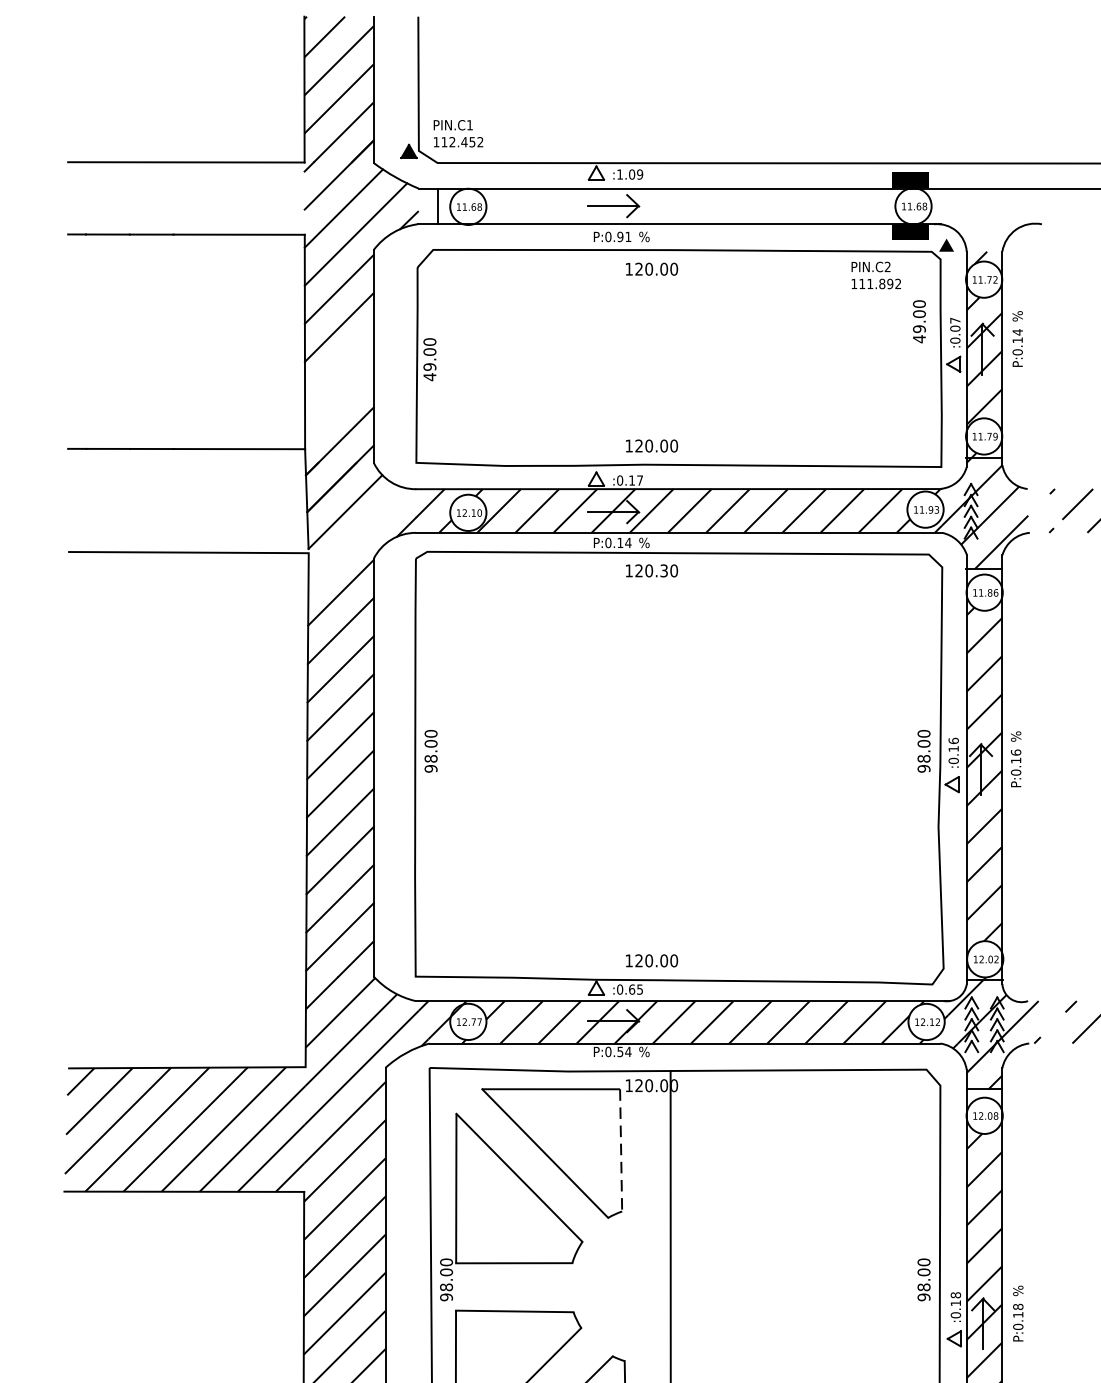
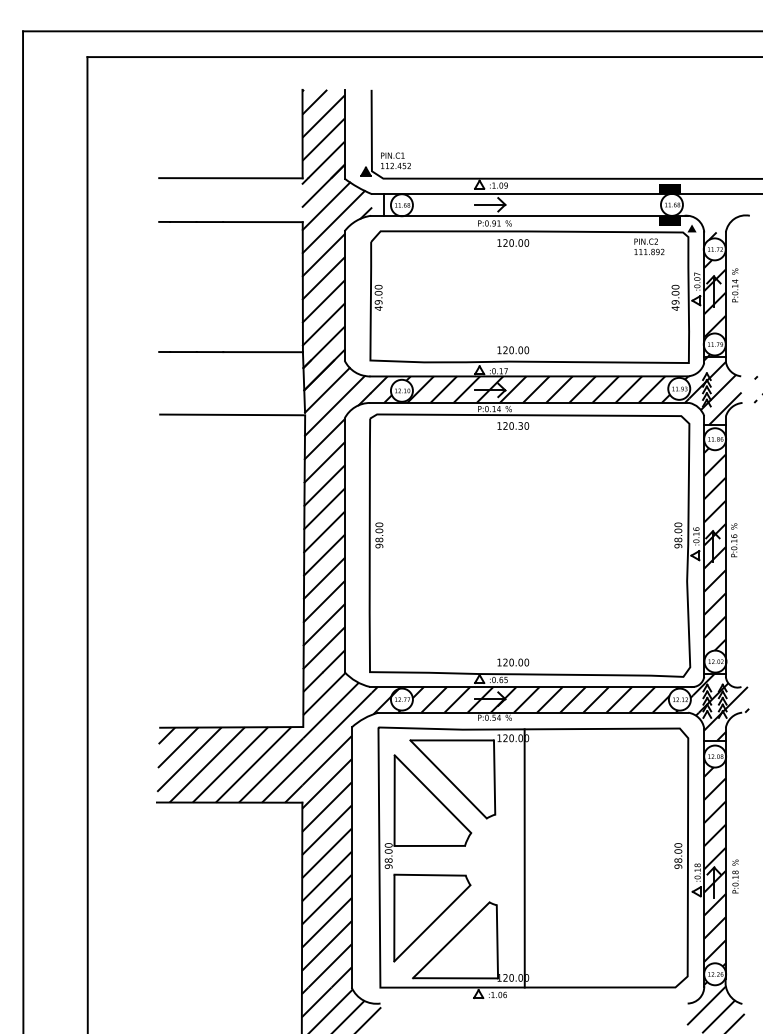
text: (919, 321) -> (675, 297), moved
line: (339, 365) -> (323, 301), added
line: (339, 403) -> (323, 324), added
line: (357, 537) -> (334, 405), added
line: (620, 1152) -> (494, 778), dashed -> solid

